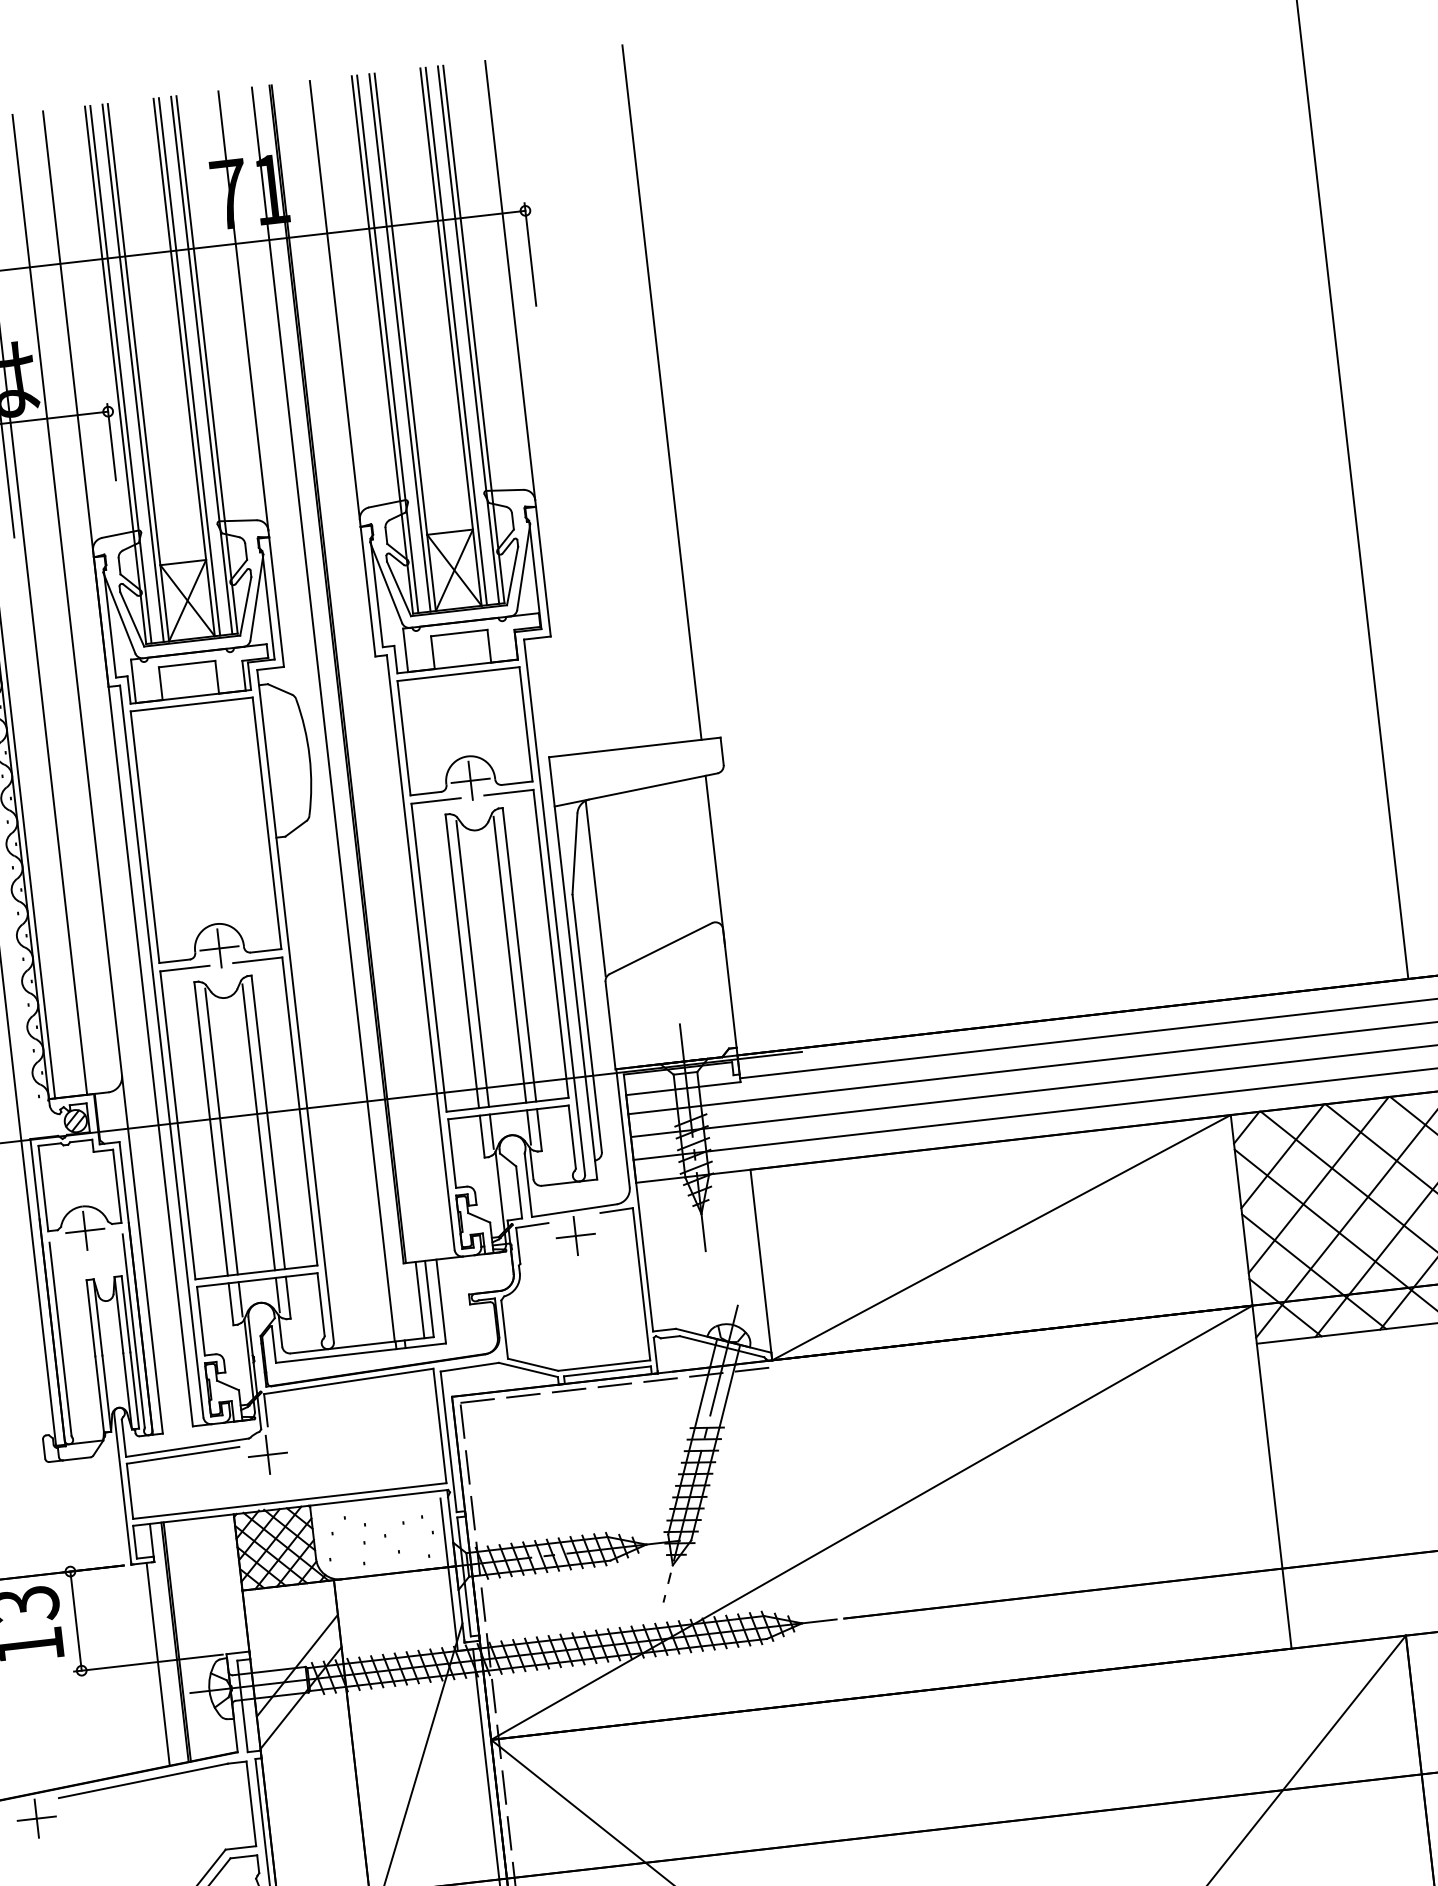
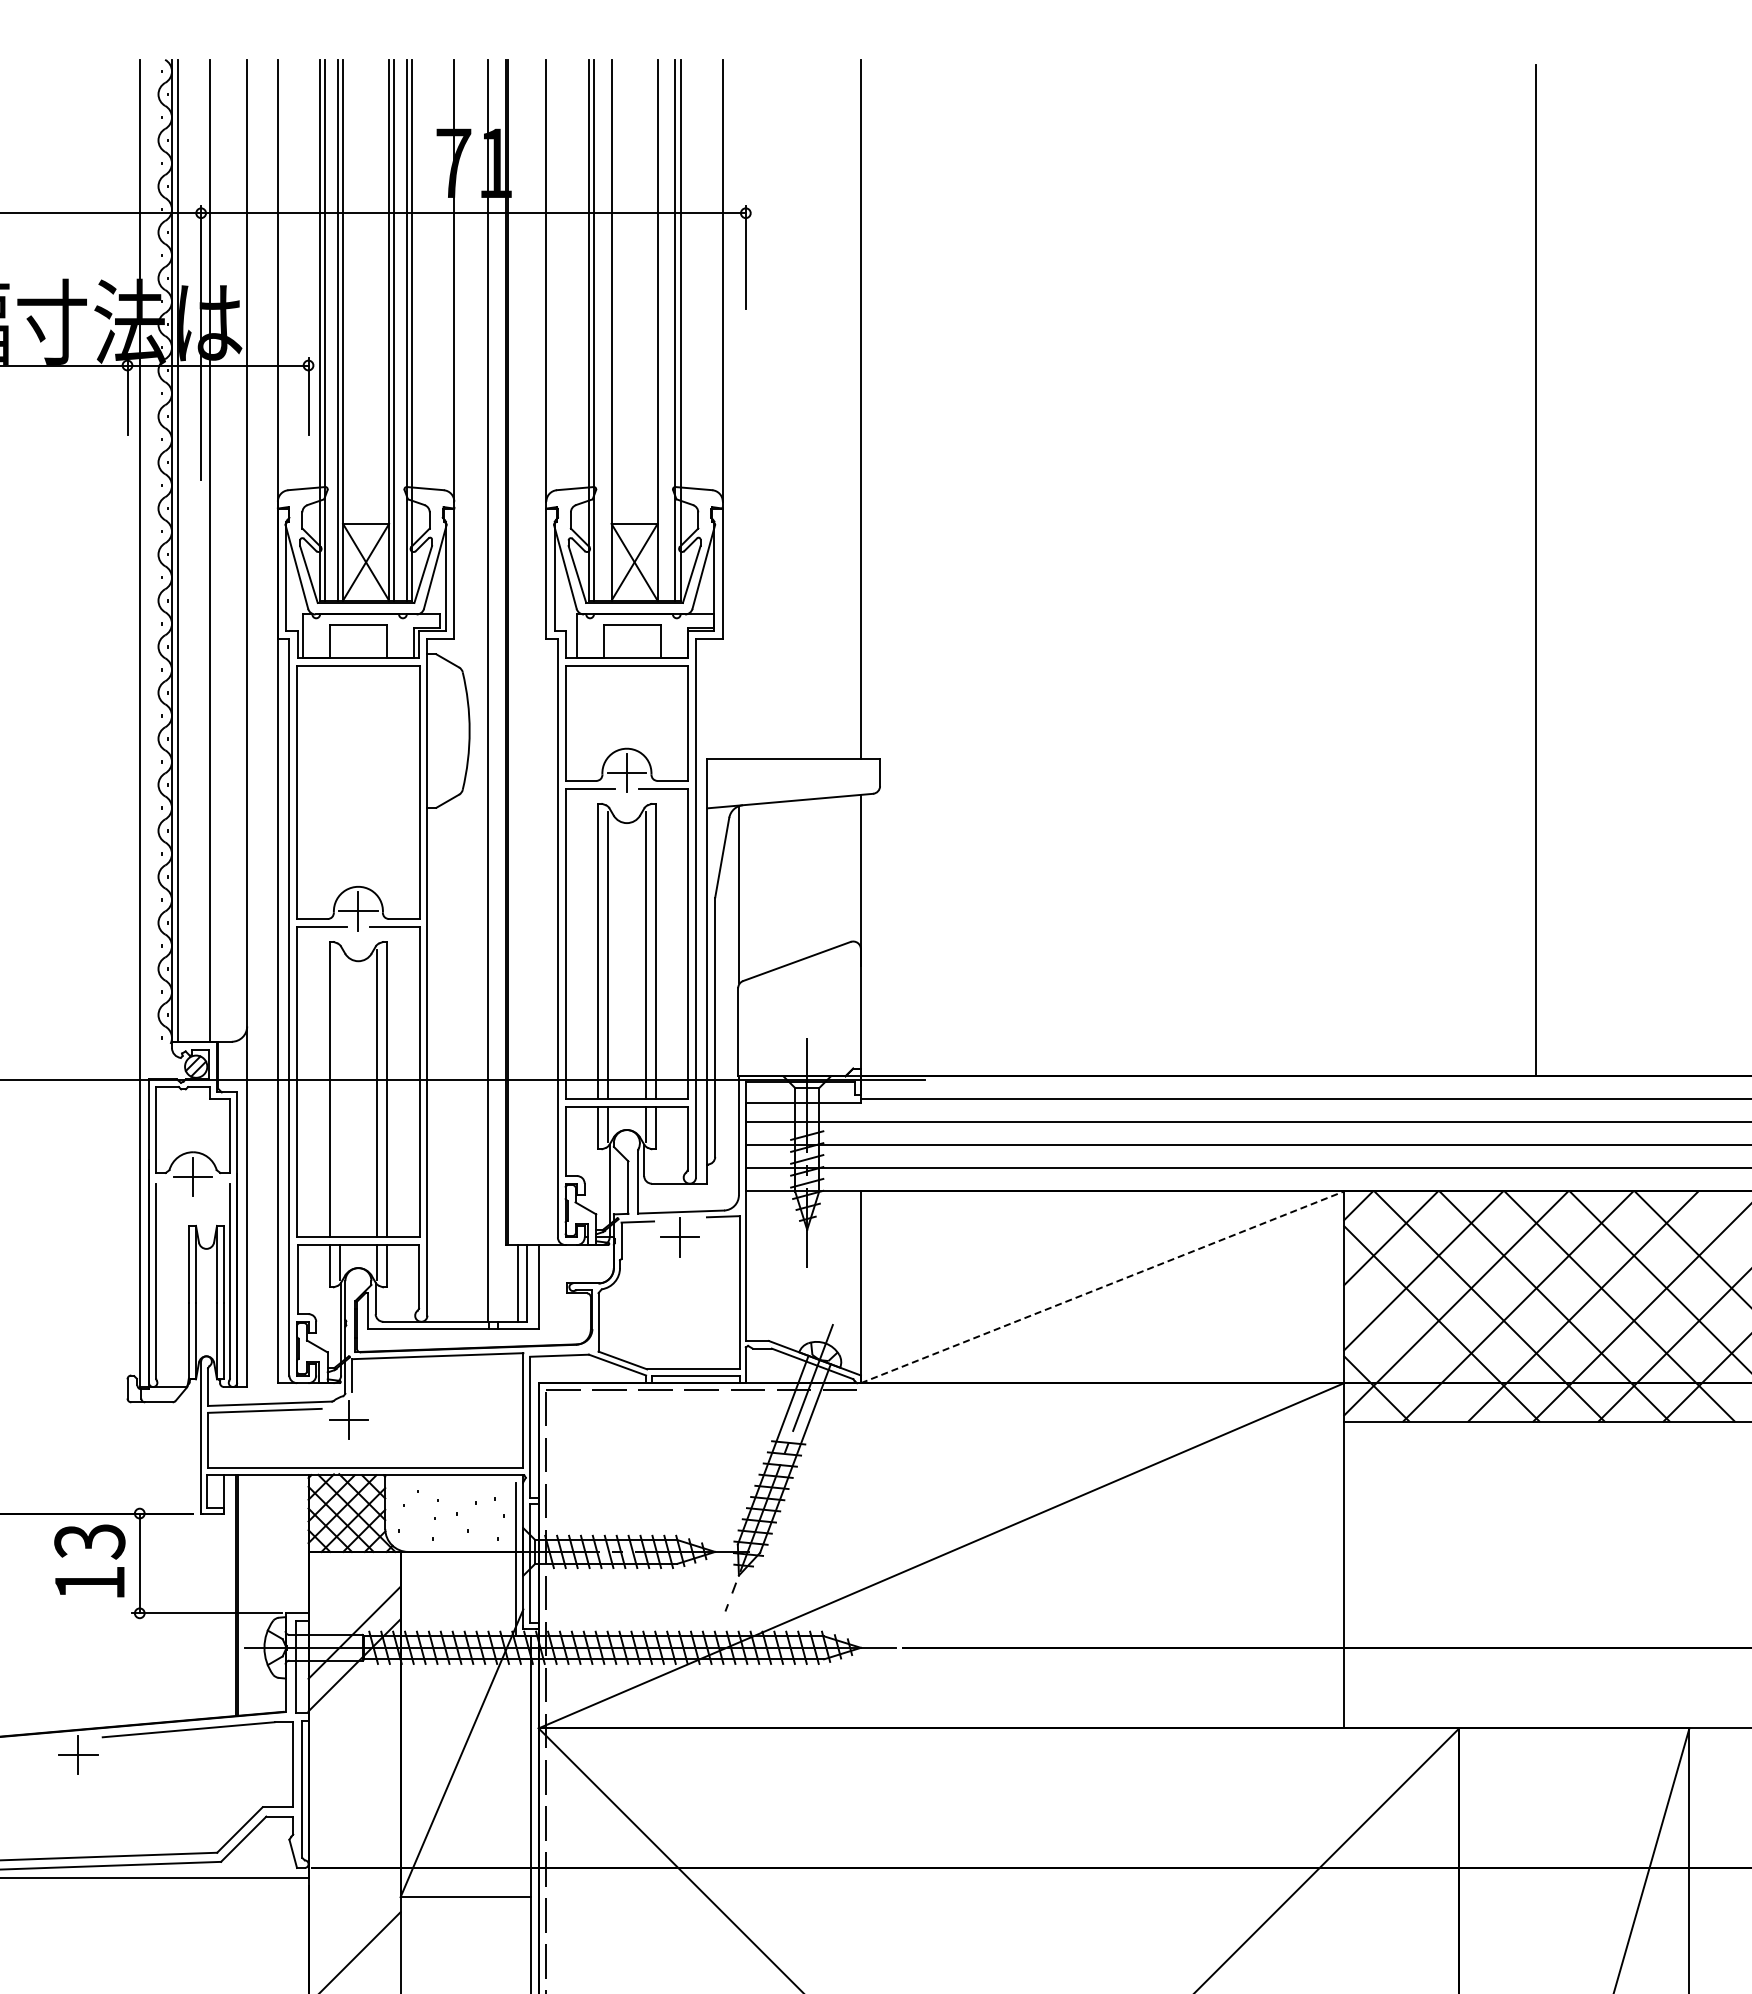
line: (455, 335) -> (662, 329), removed
line: (400, 342) -> (606, 329), removed
line: (221, 1131) -> (339, 1093), removed
line: (1001, 1237) -> (1102, 1287), solid -> dashed
line: (1314, 1271) -> (1409, 1356), removed
line: (158, 1664) -> (216, 1615), removed

